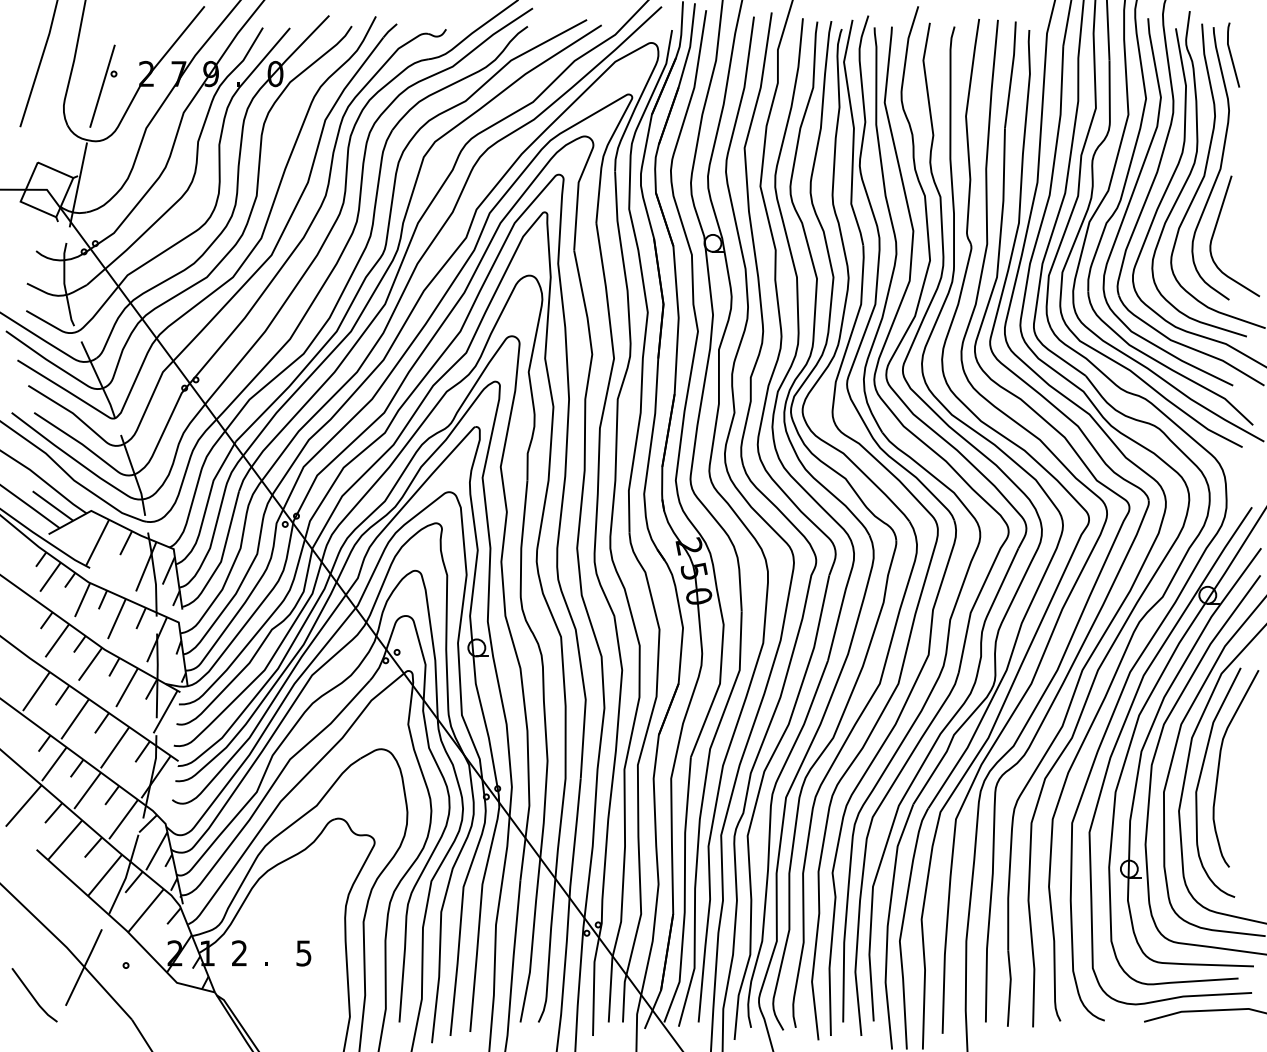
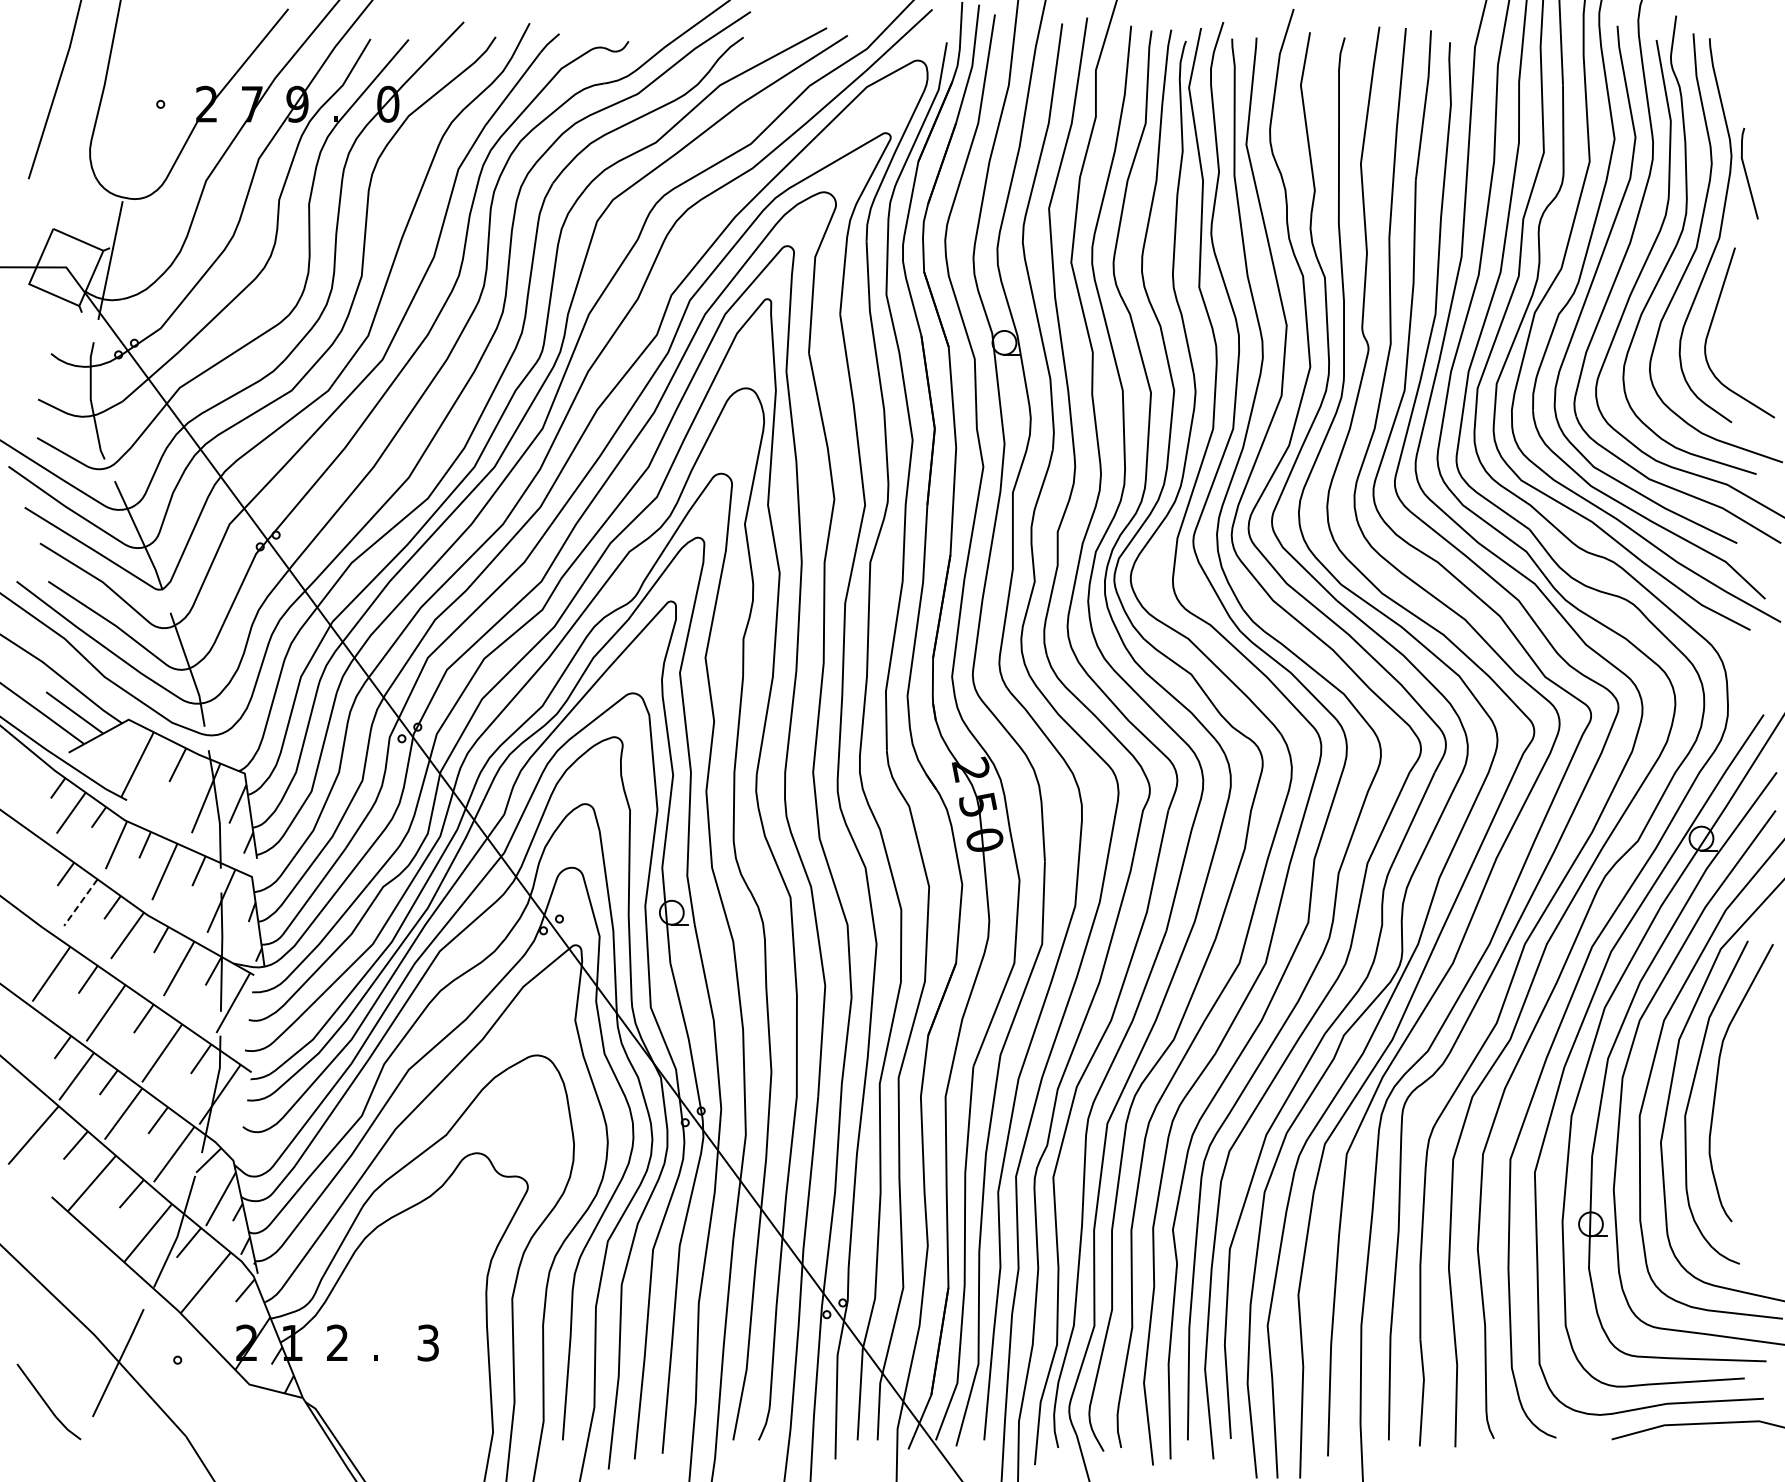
line: (1231, 55) -> (1747, 174), moved
line: (102, 86) -> (144, 121), removed
line: (57, 640) -> (80, 902), solid -> dashed
text: (304, 953) -> (428, 1342), 5 -> 3

